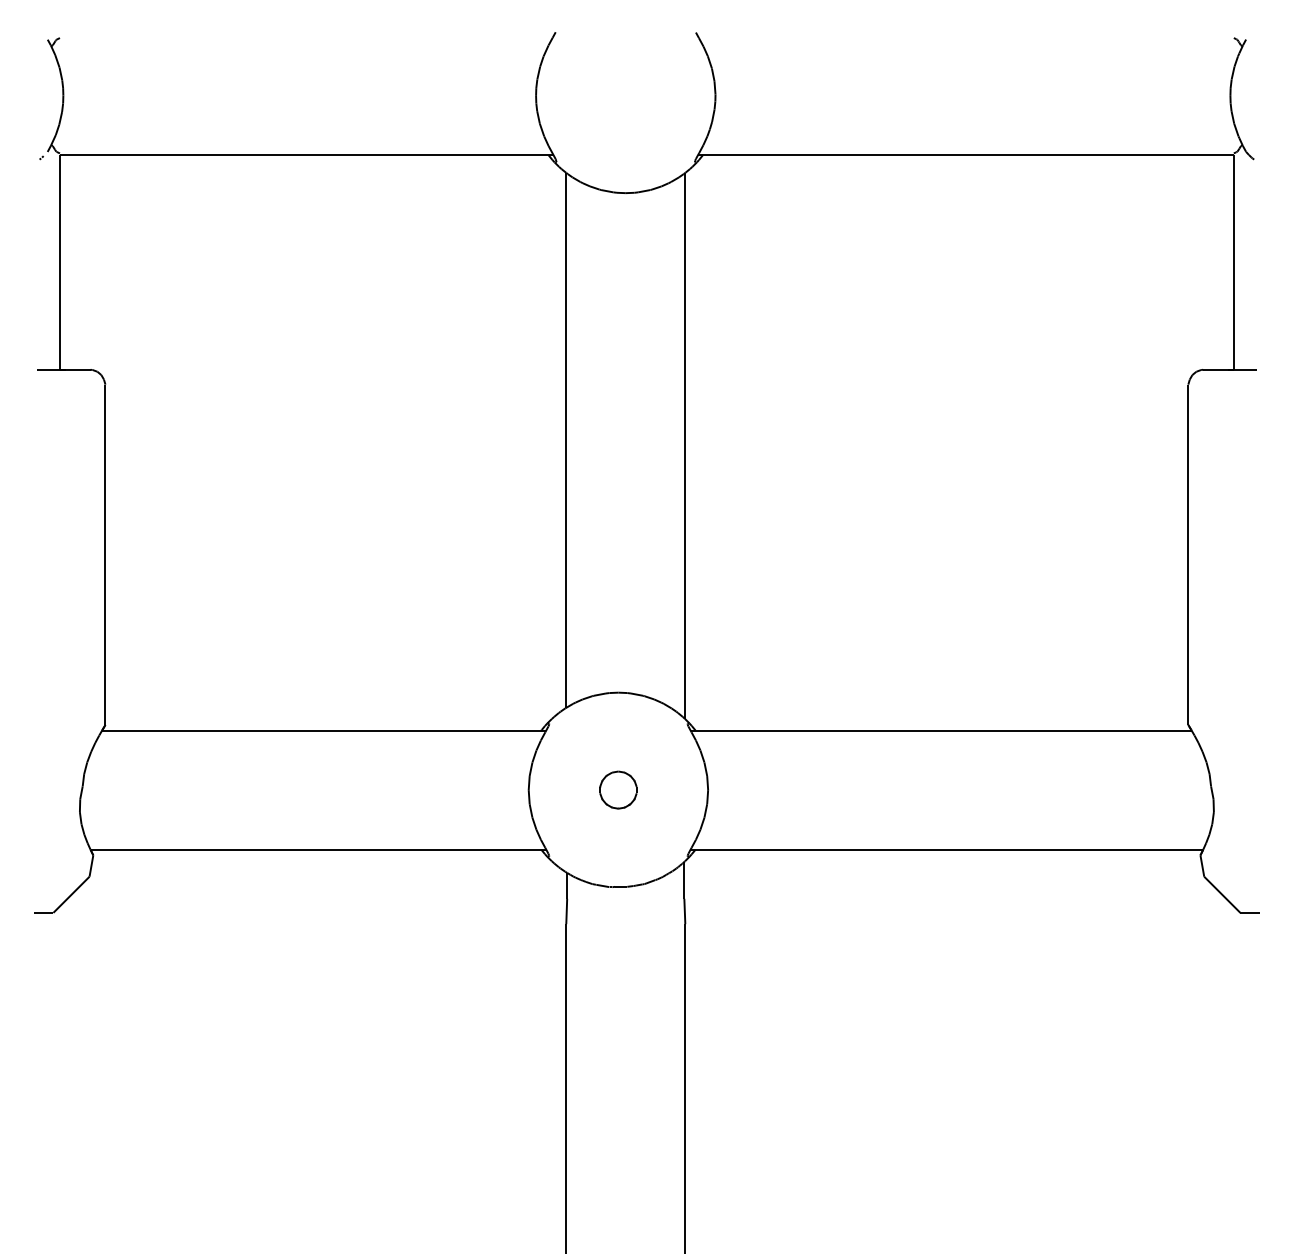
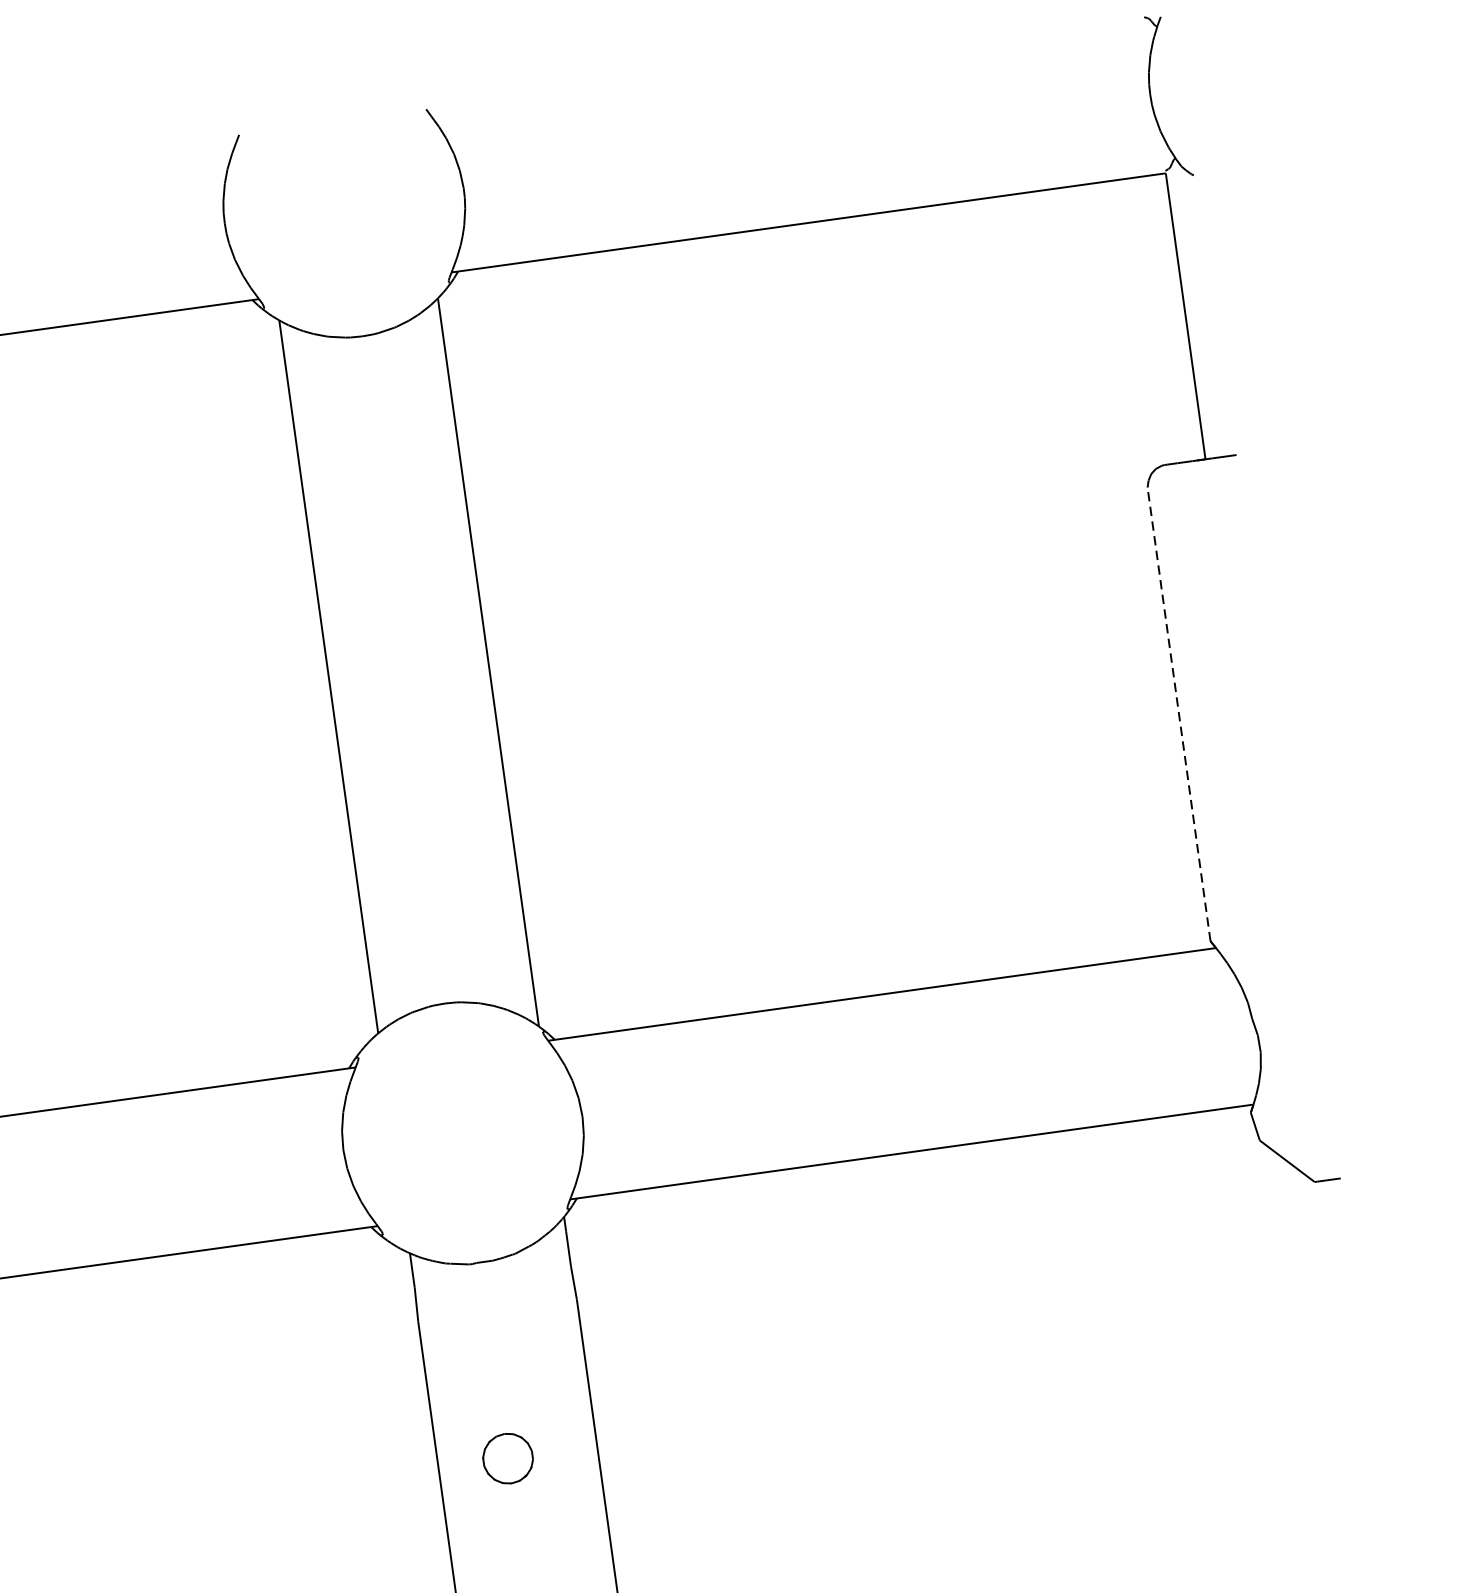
line: (1188, 554) -> (1179, 713), solid -> dashed
part: (618, 789) -> (508, 1457), moved

